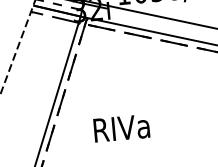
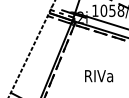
text: (122, 128) -> (99, 76), moved

